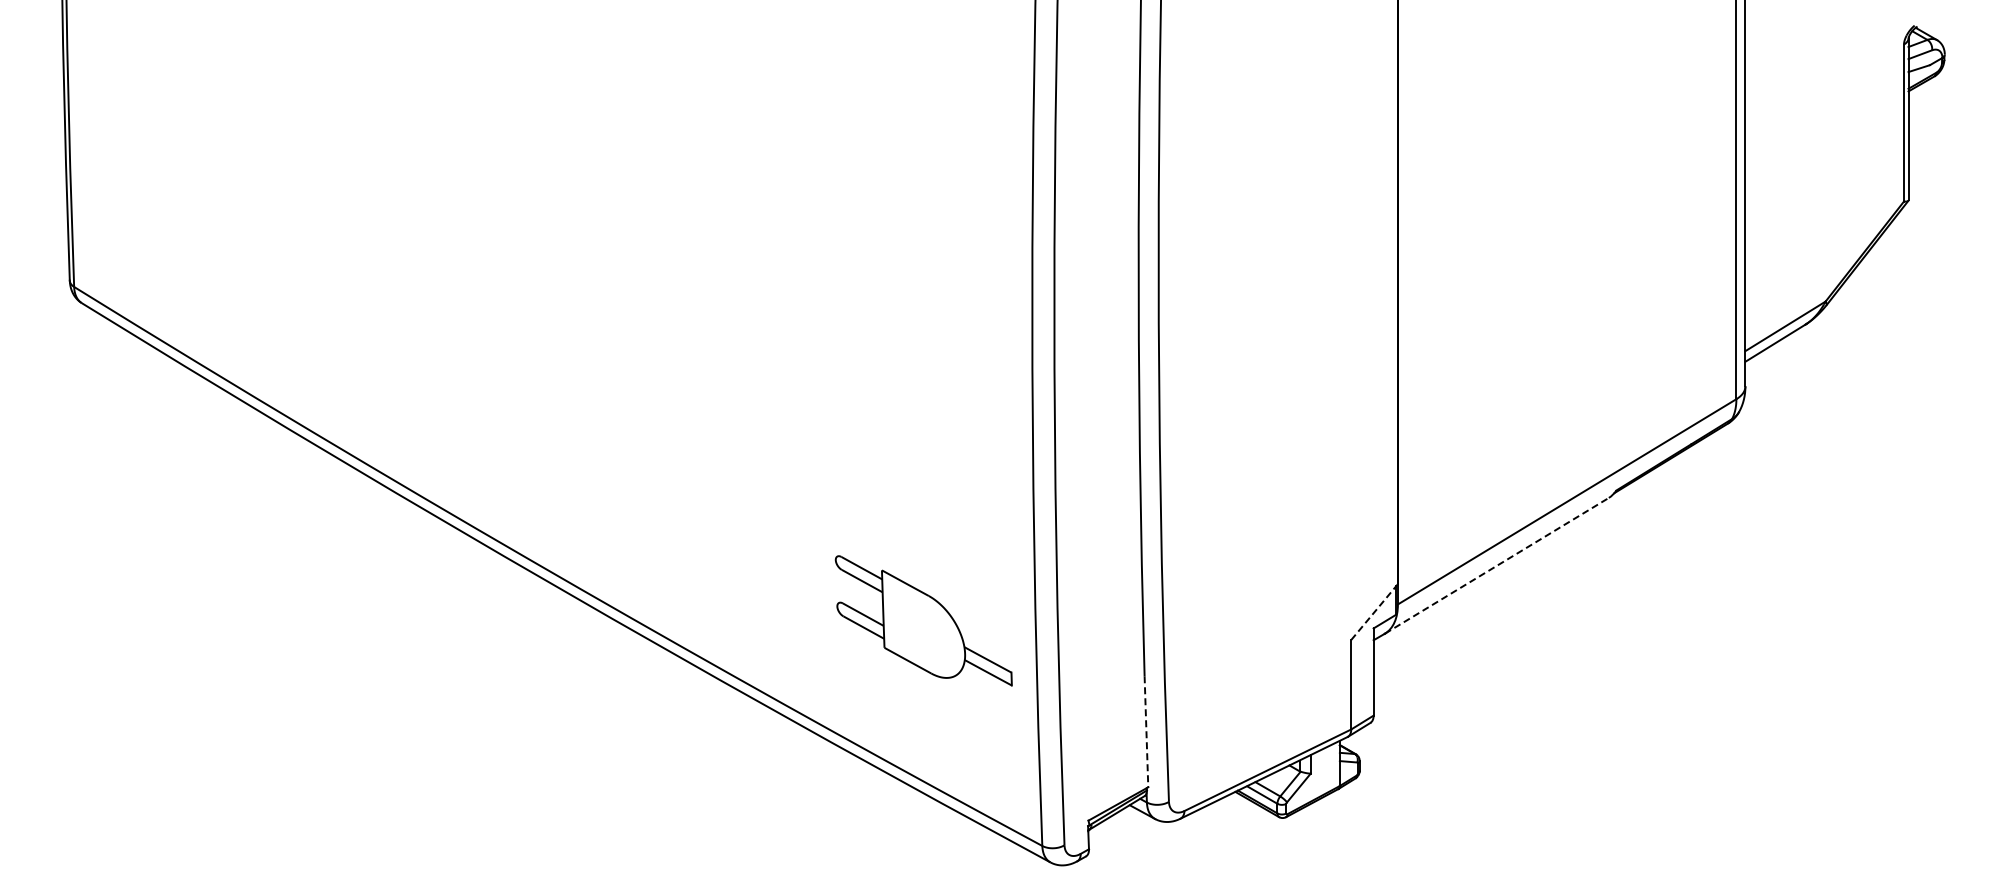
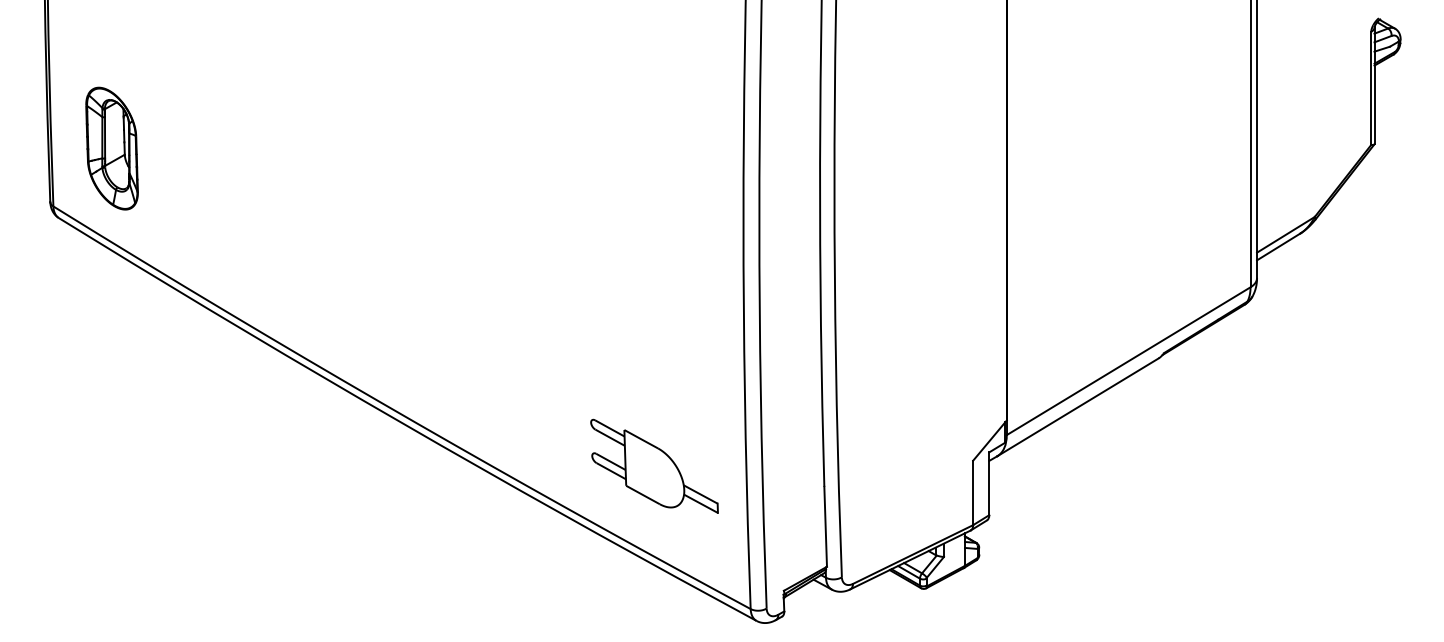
part: (155, 206) -> (111, 148), added
line: (1496, 565) -> (1077, 407), dashed -> solid
line: (1374, 611) -> (989, 440), dashed -> solid
part: (923, 620) -> (654, 466), moved
line: (1146, 731) -> (825, 526), dashed -> solid

